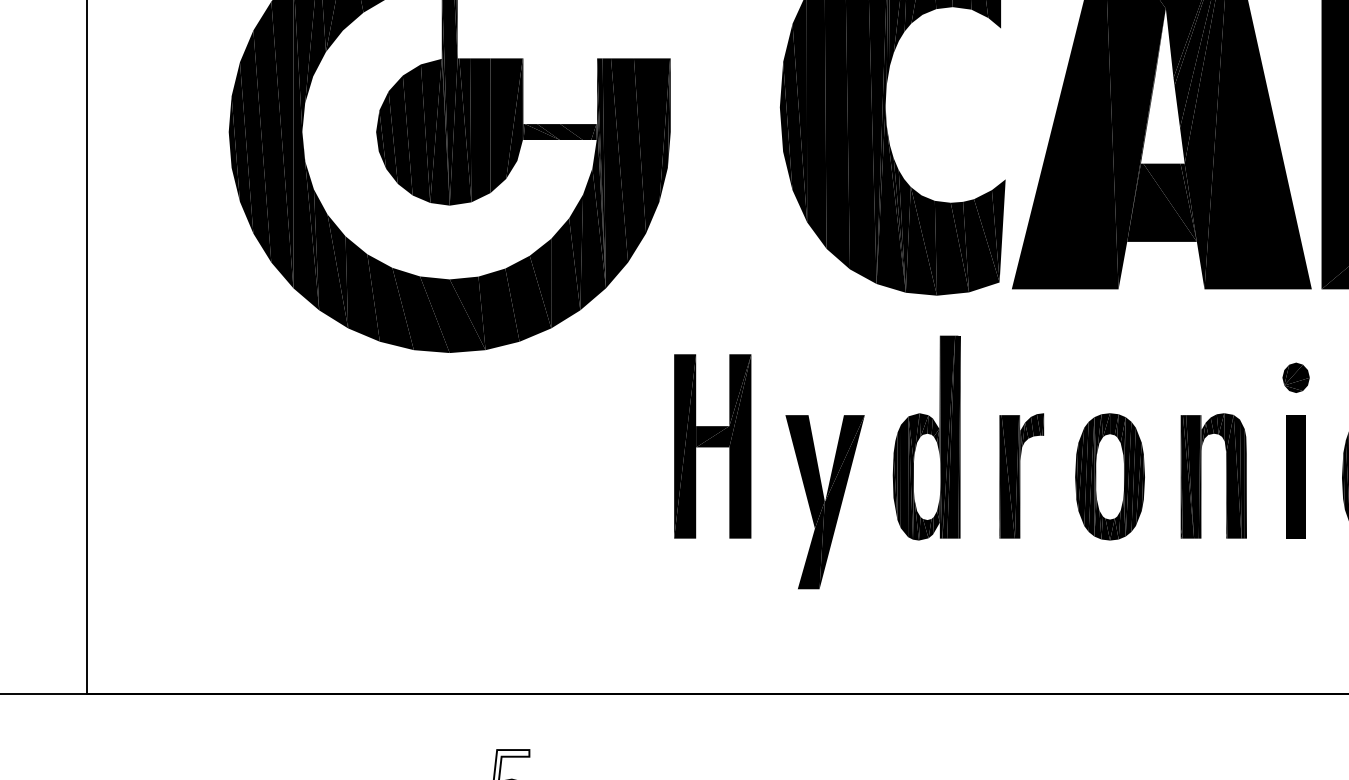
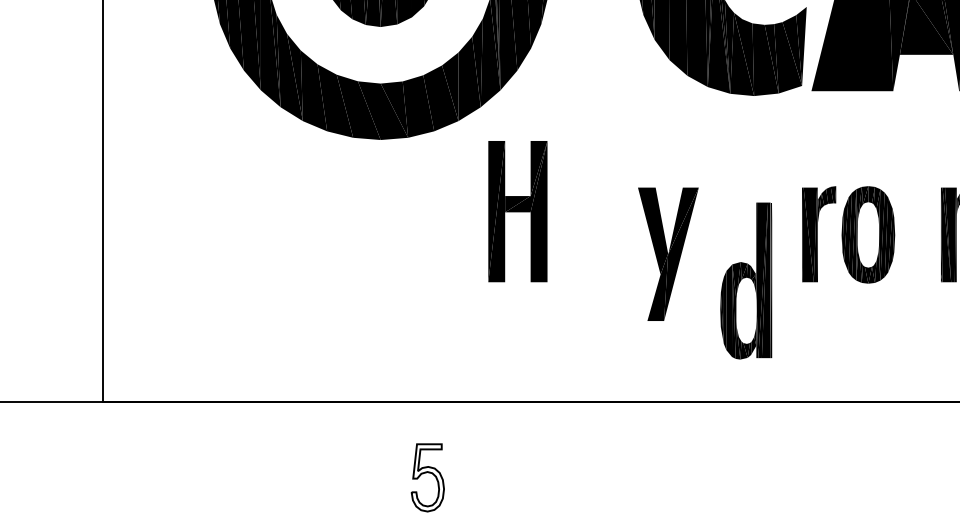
part: (926, 437) -> (746, 280), moved
part: (712, 446) -> (517, 211), moved
part: (1109, 476) -> (867, 234), moved

